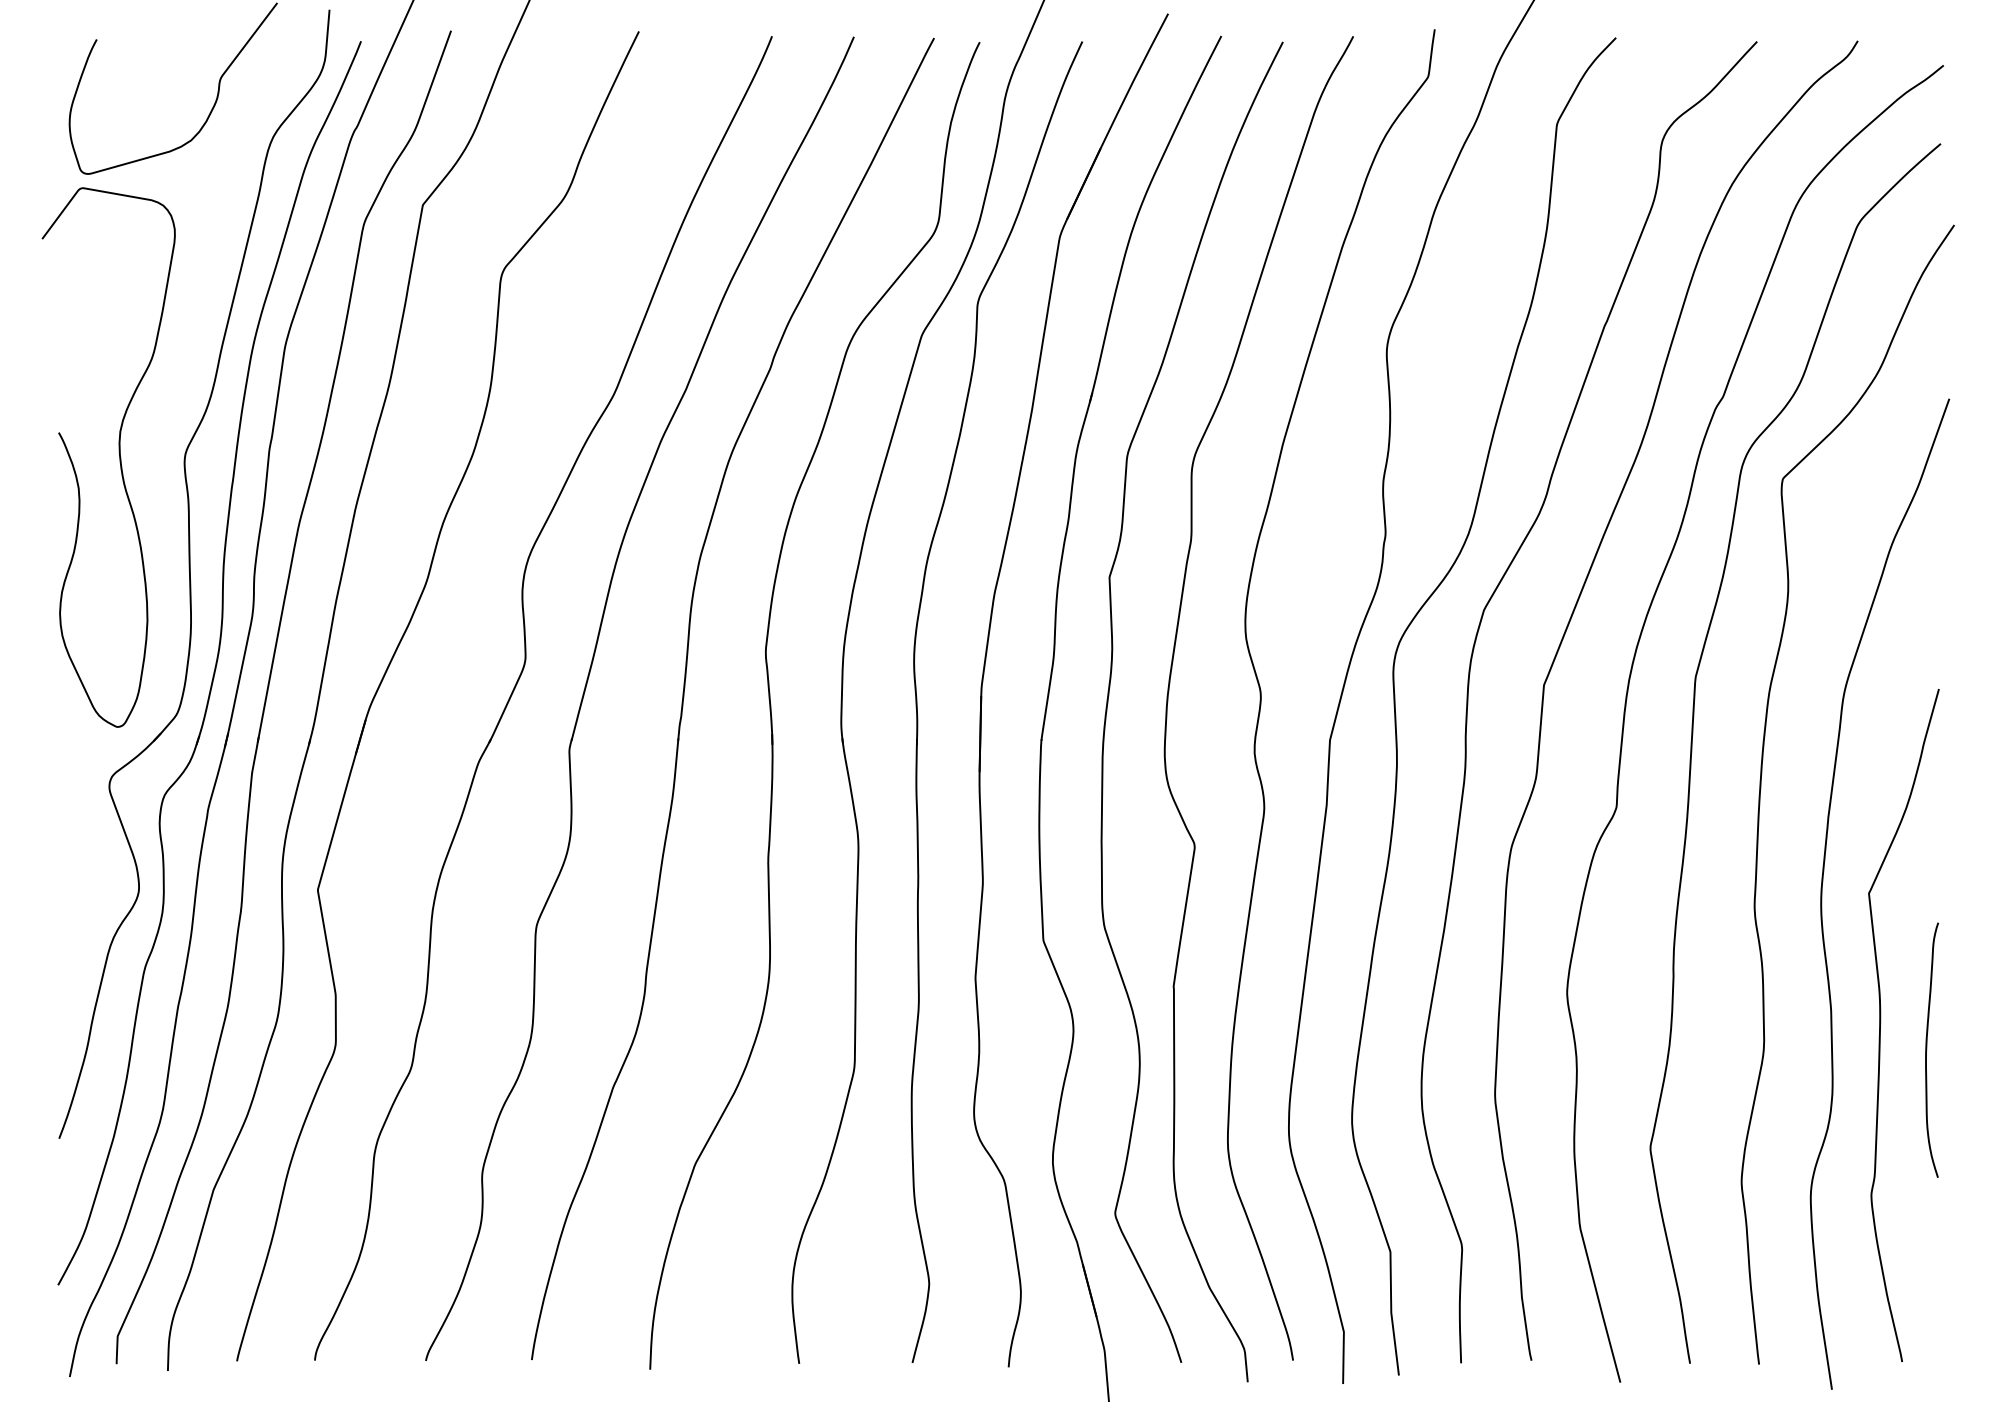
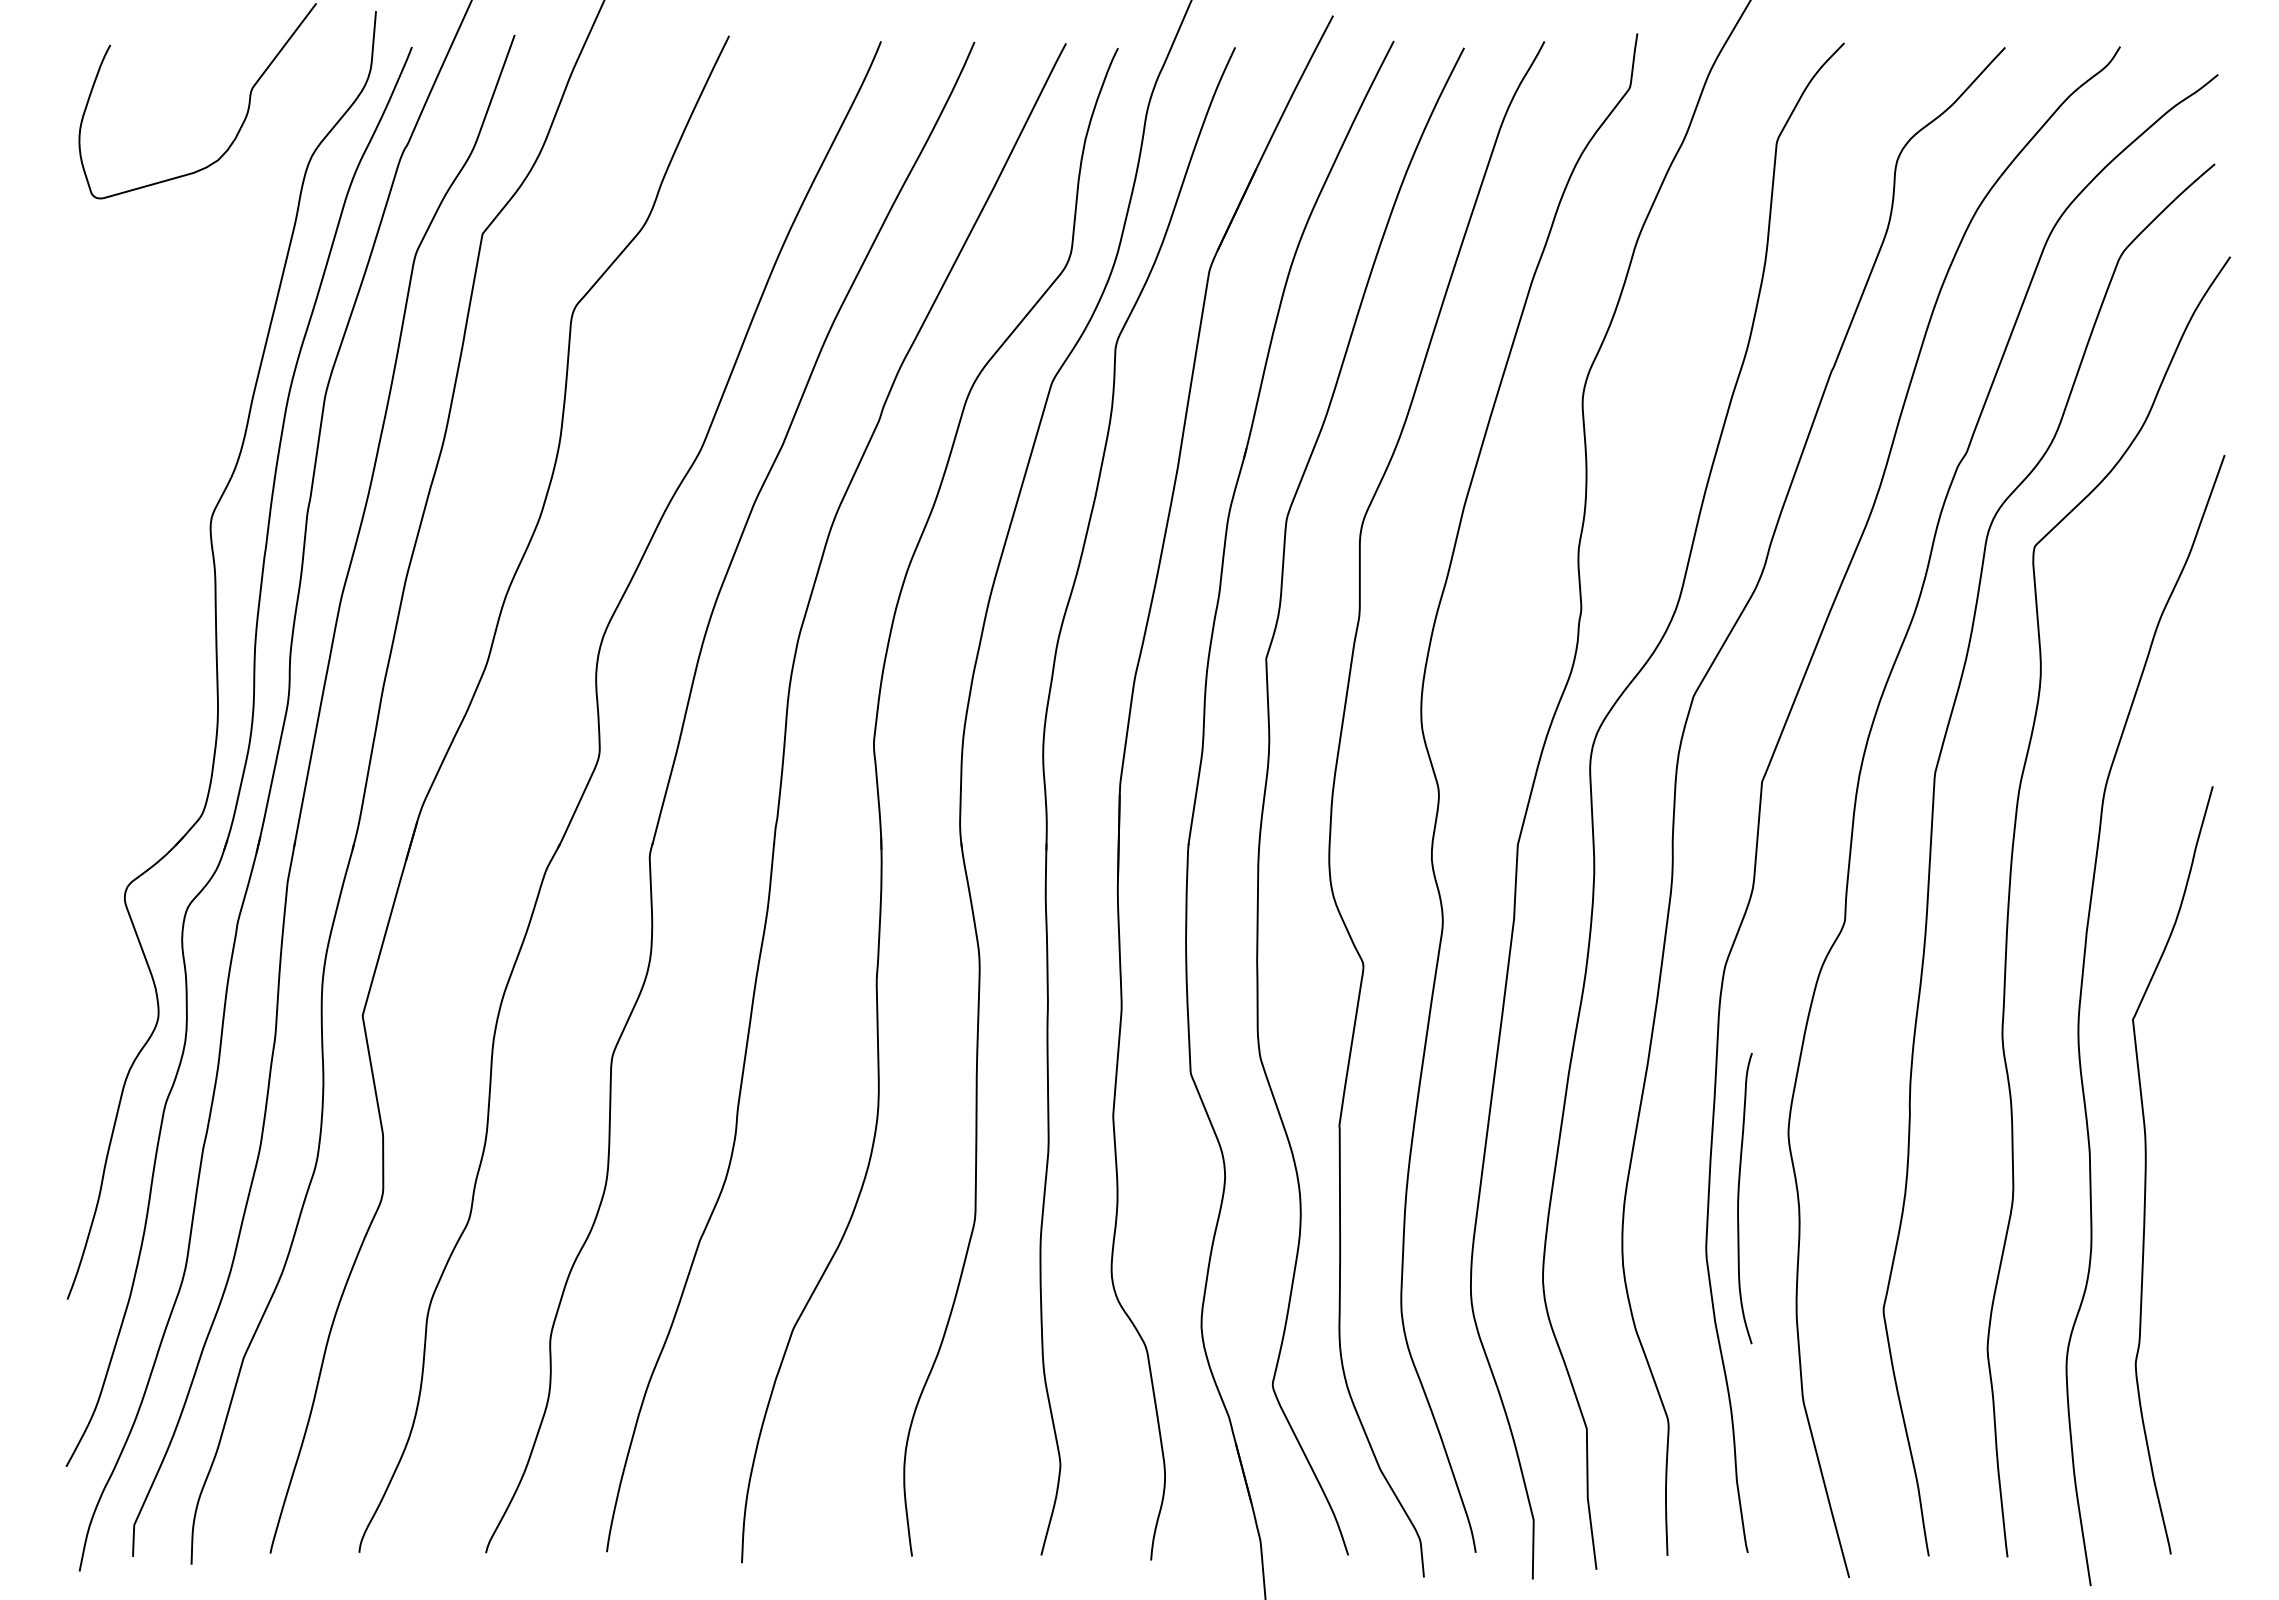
curve: (118, 455) -> (135, 519), removed
curve: (1927, 1050) -> (1739, 1198), moved

